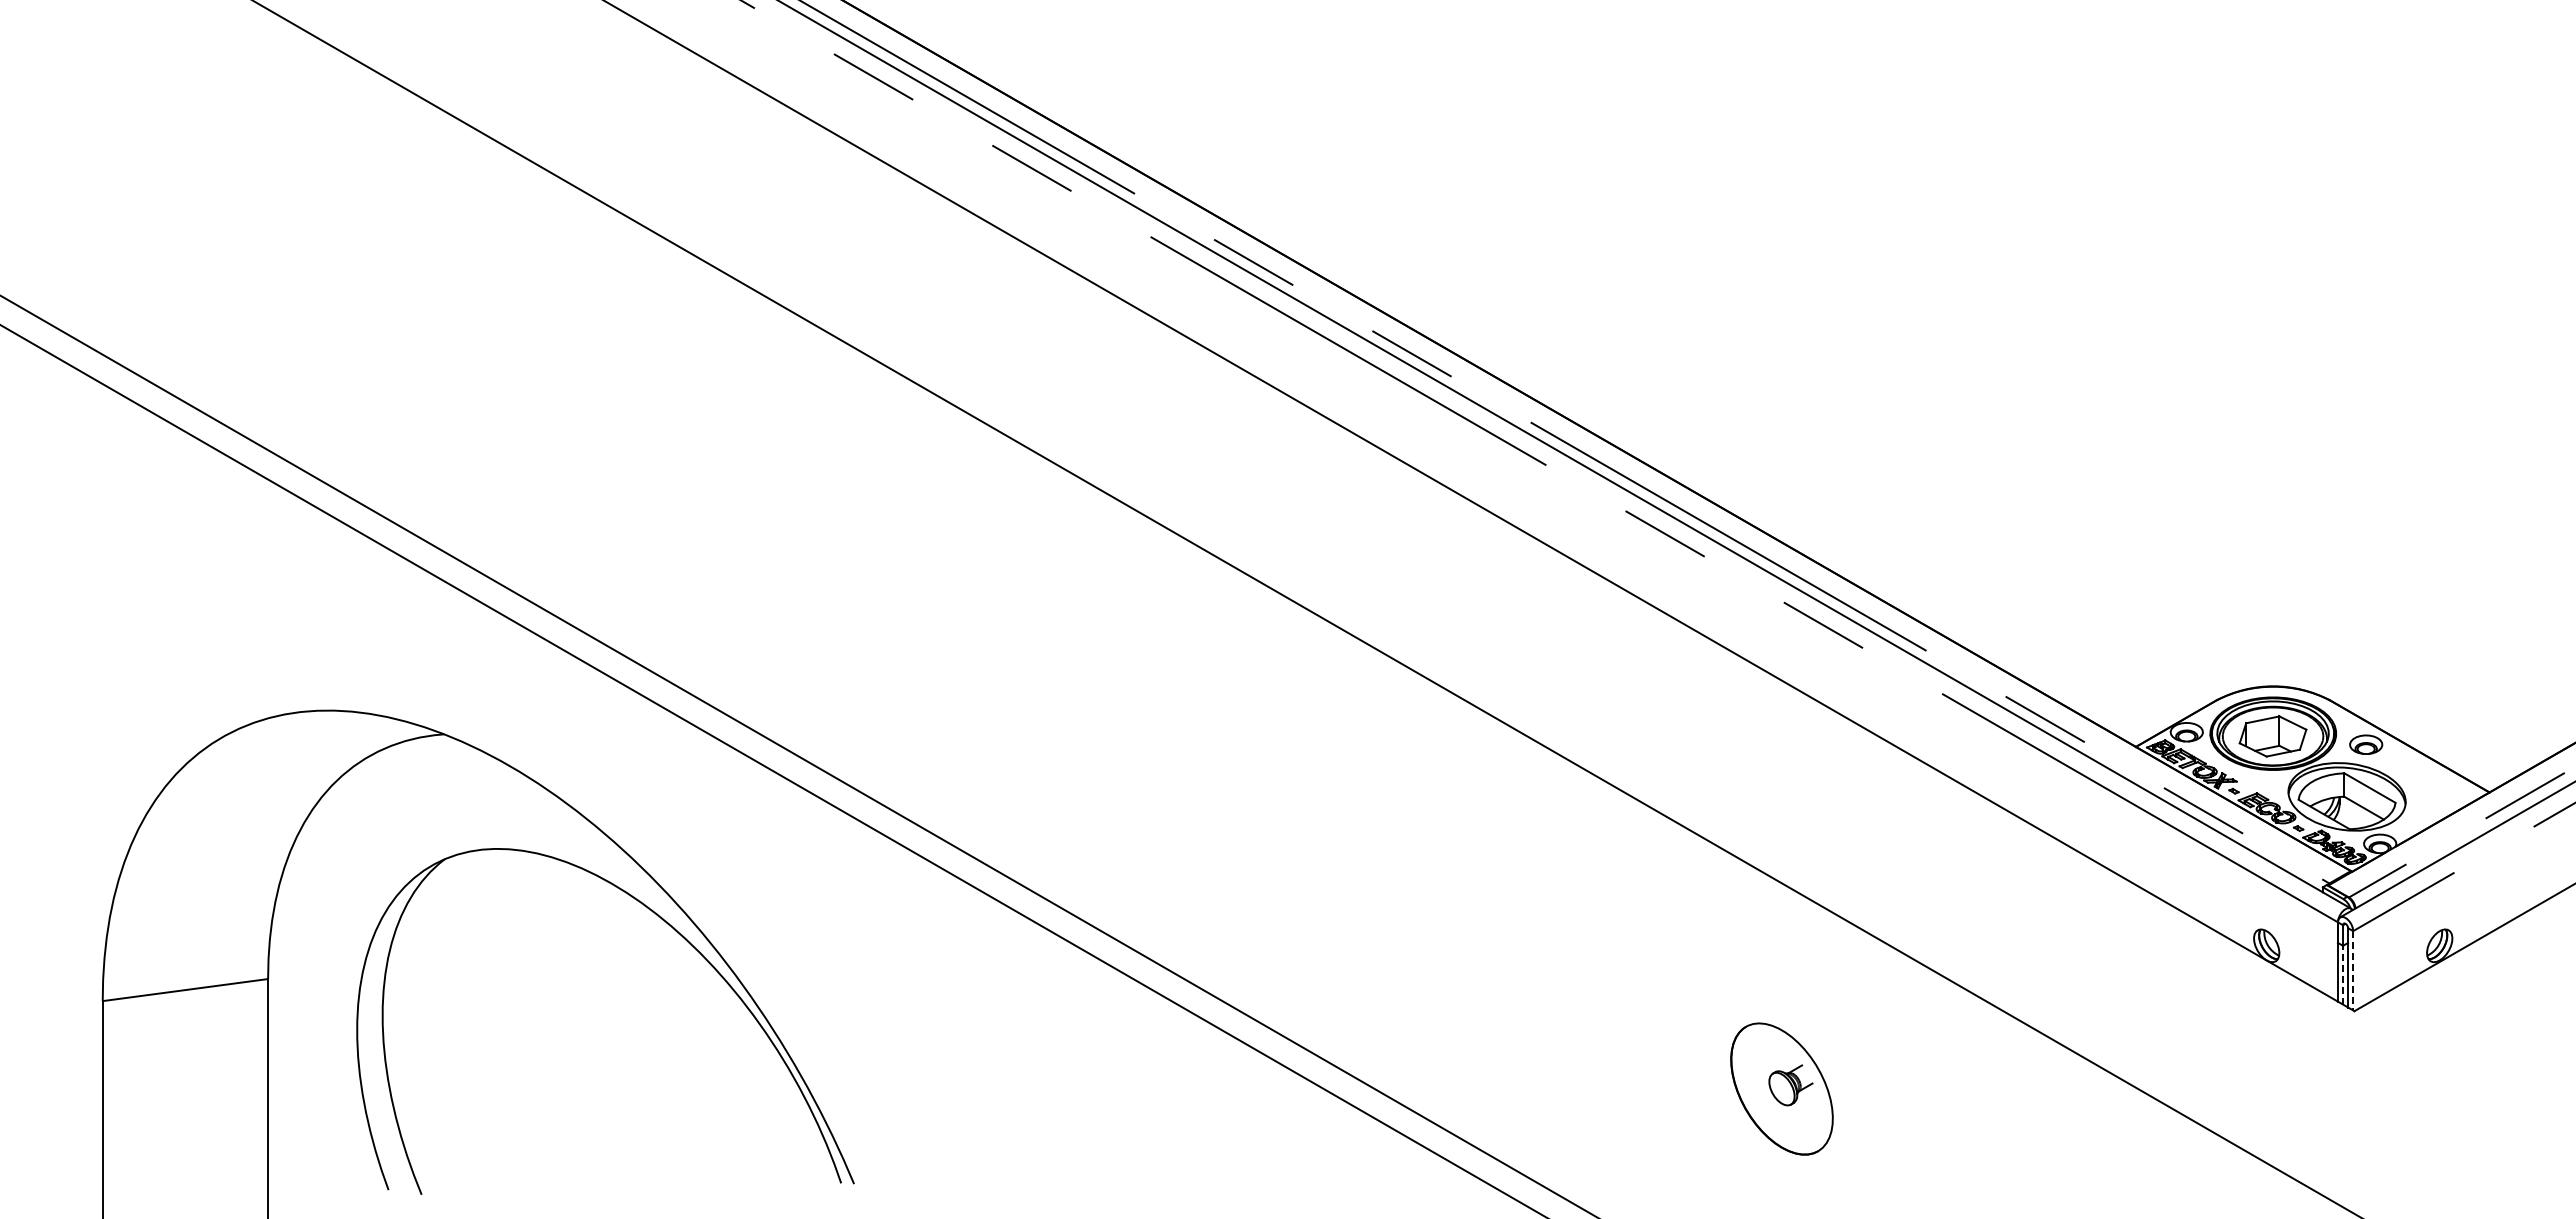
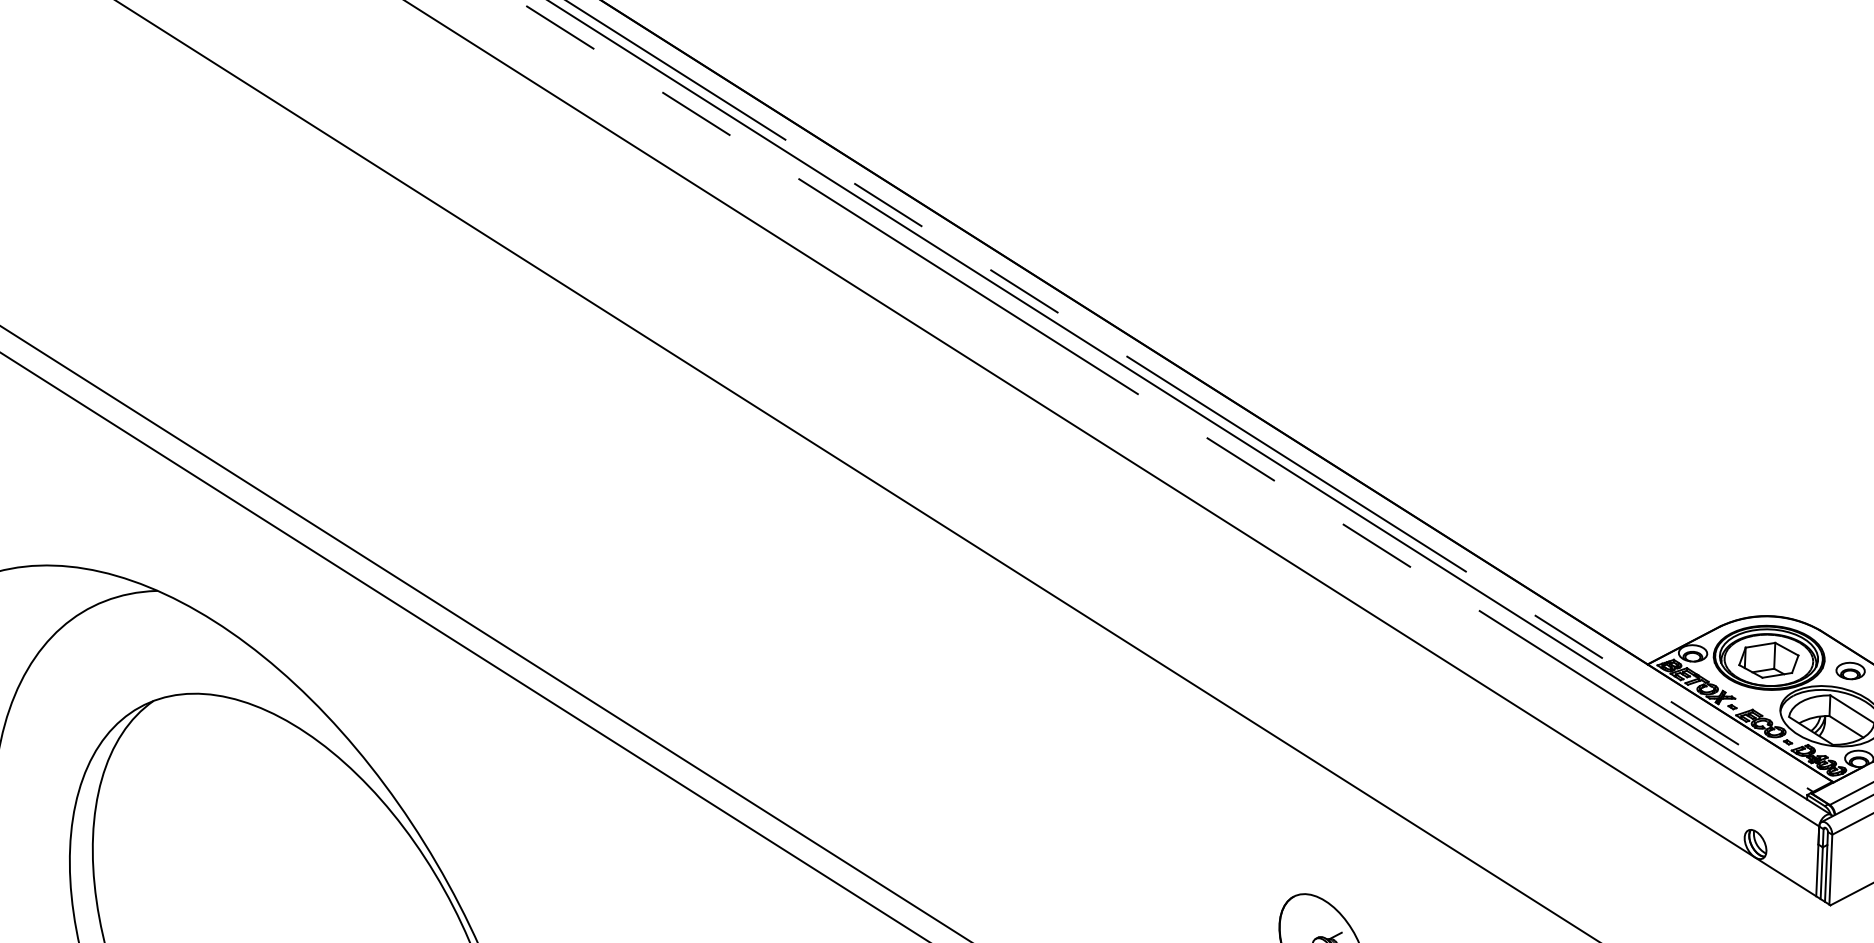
line: (2353, 970) -> (1831, 869), dashed -> solid
line: (2343, 974) -> (1822, 872), dashed -> solid

